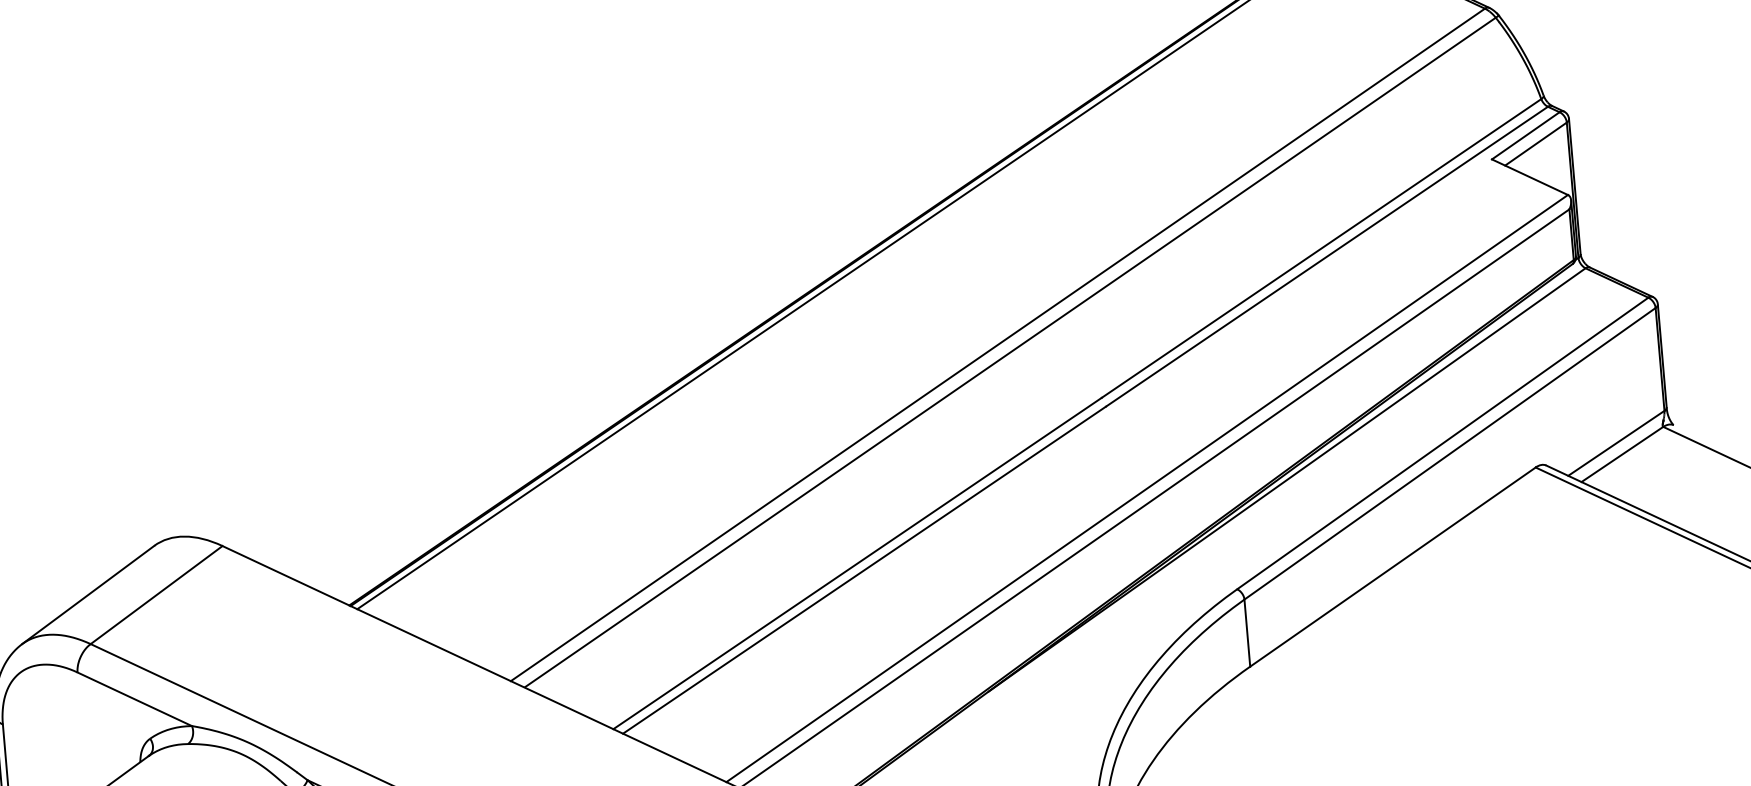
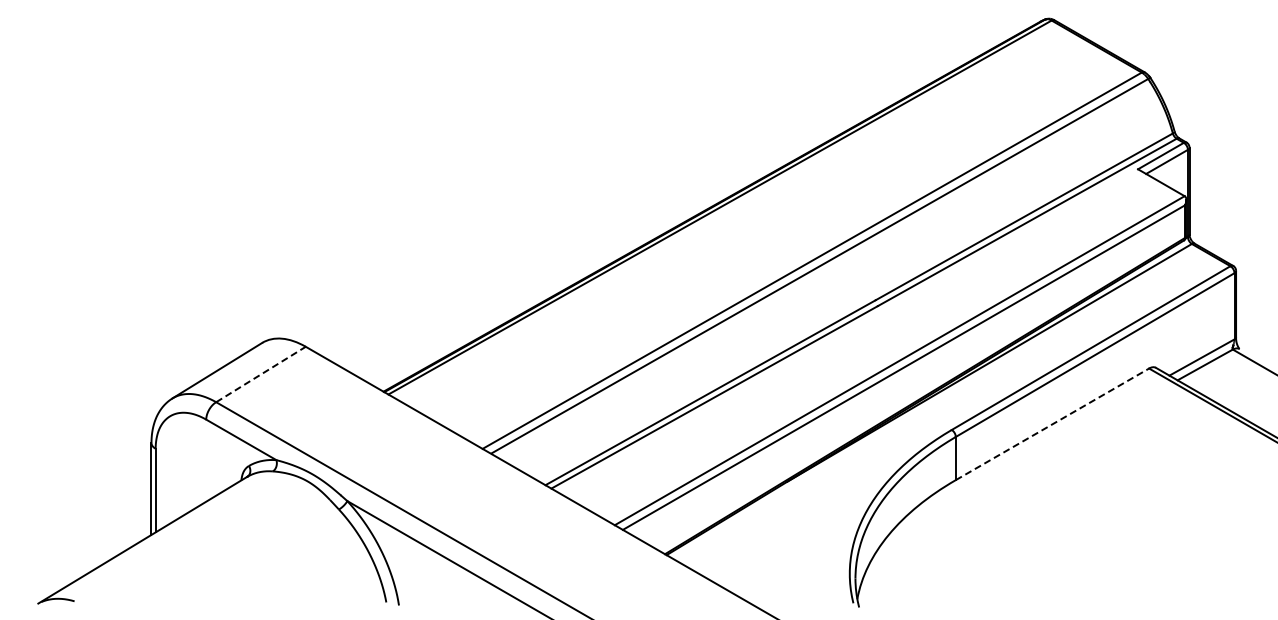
line: (1393, 567) -> (1052, 424), solid -> dashed
line: (157, 595) -> (261, 374), solid -> dashed

